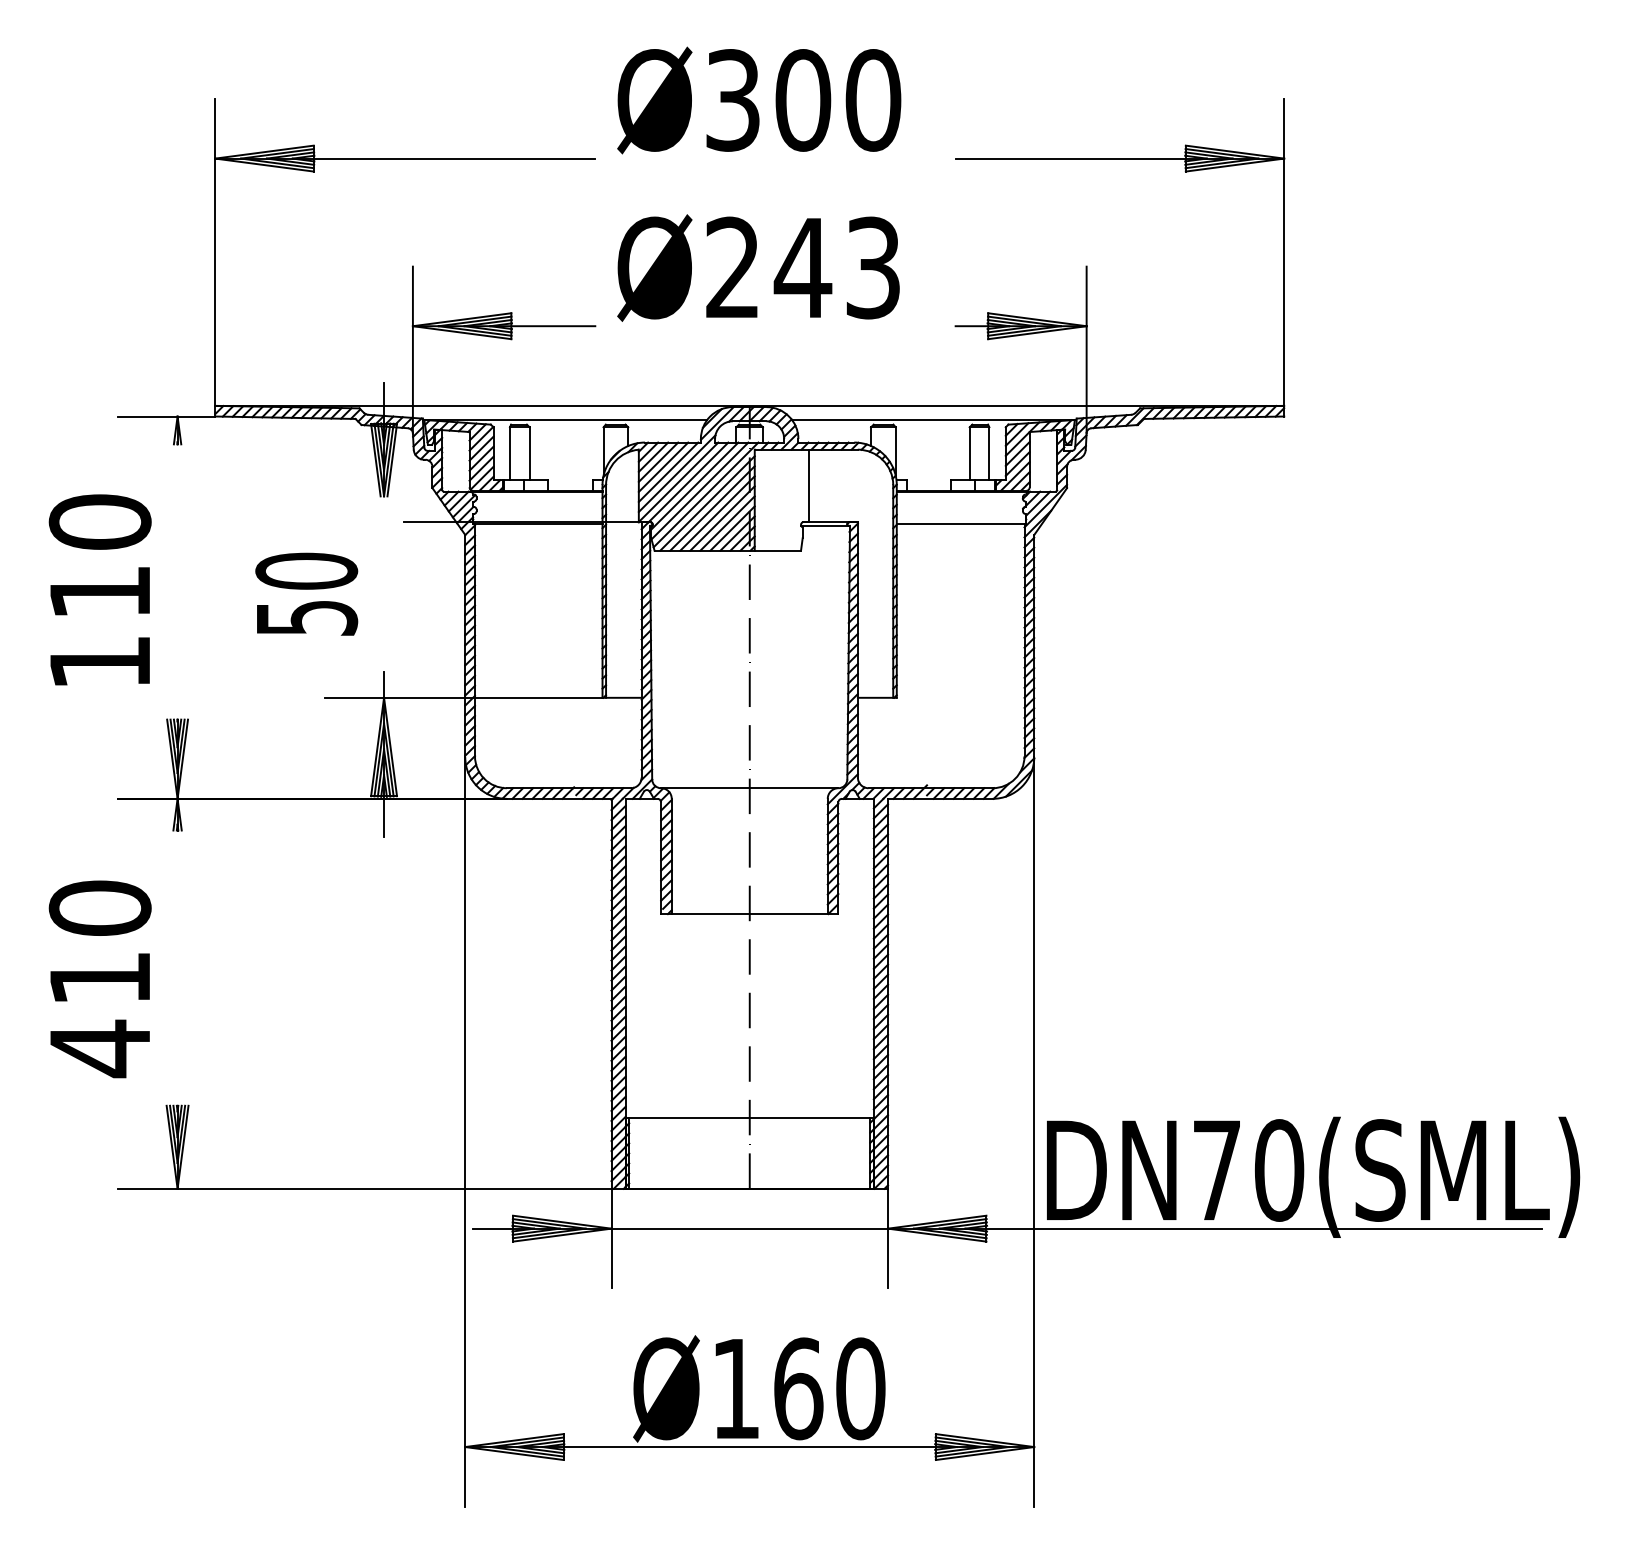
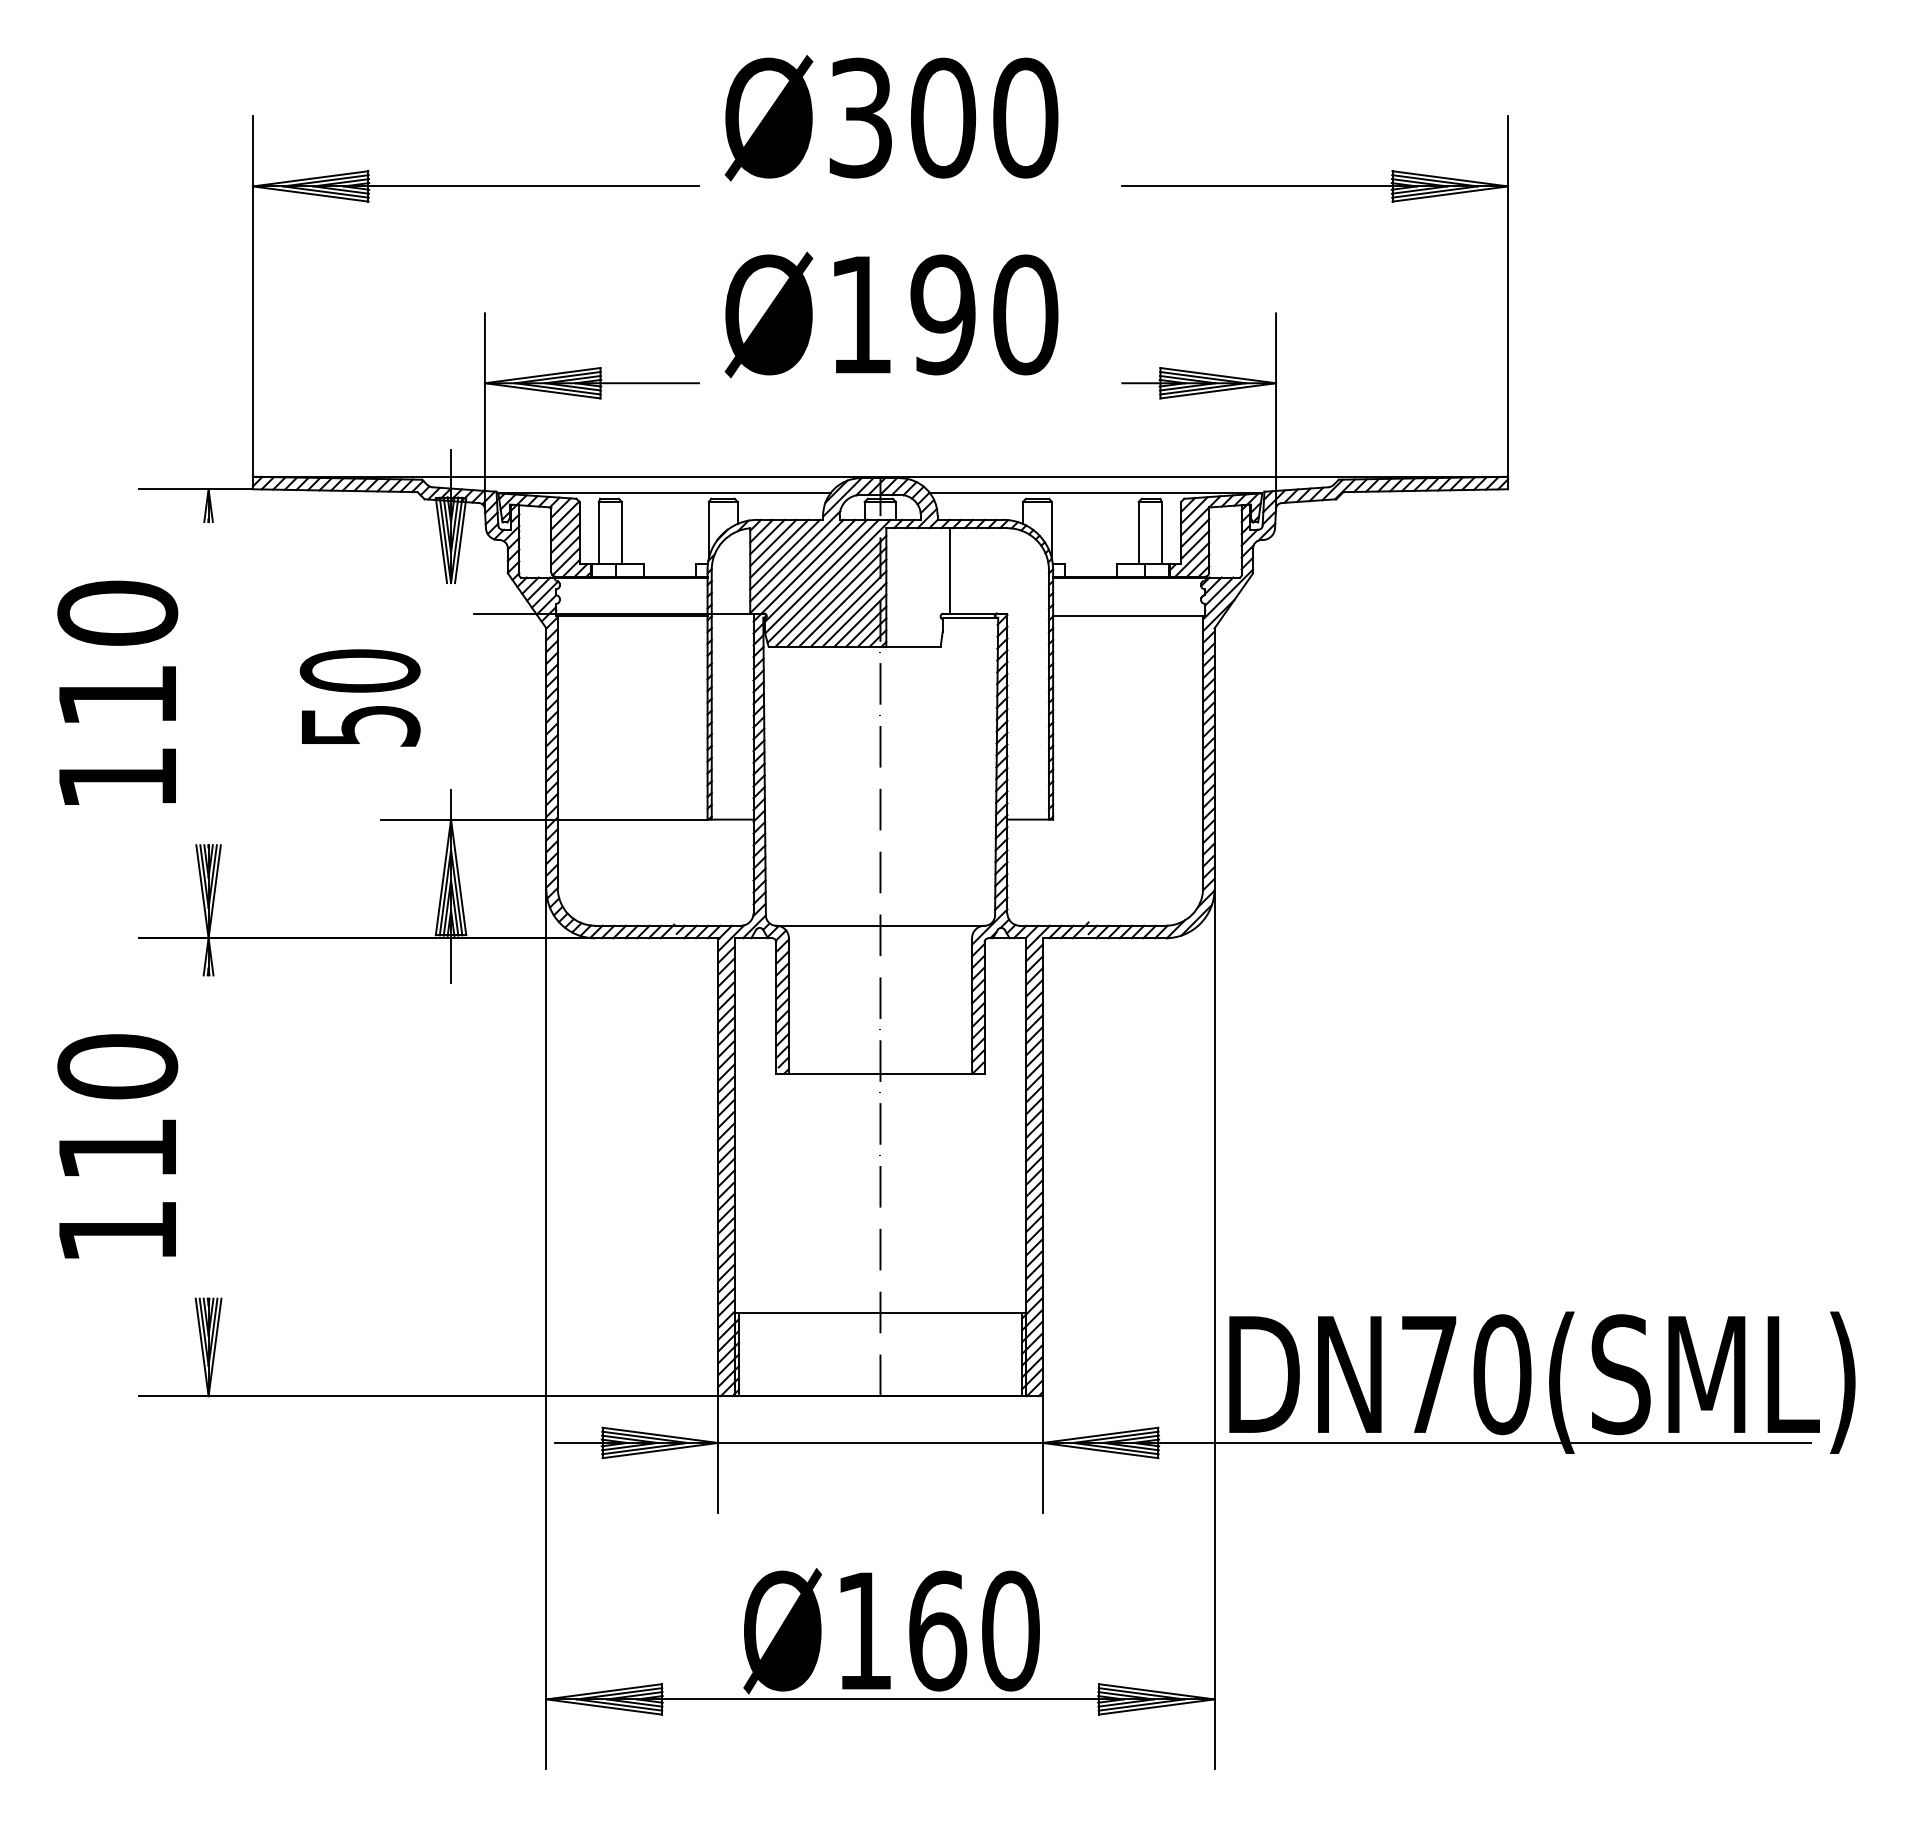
text: (803, 267) -> (943, 314), Ø243 -> Ø190
text: (100, 1048) -> (117, 1231), 410 -> 110

